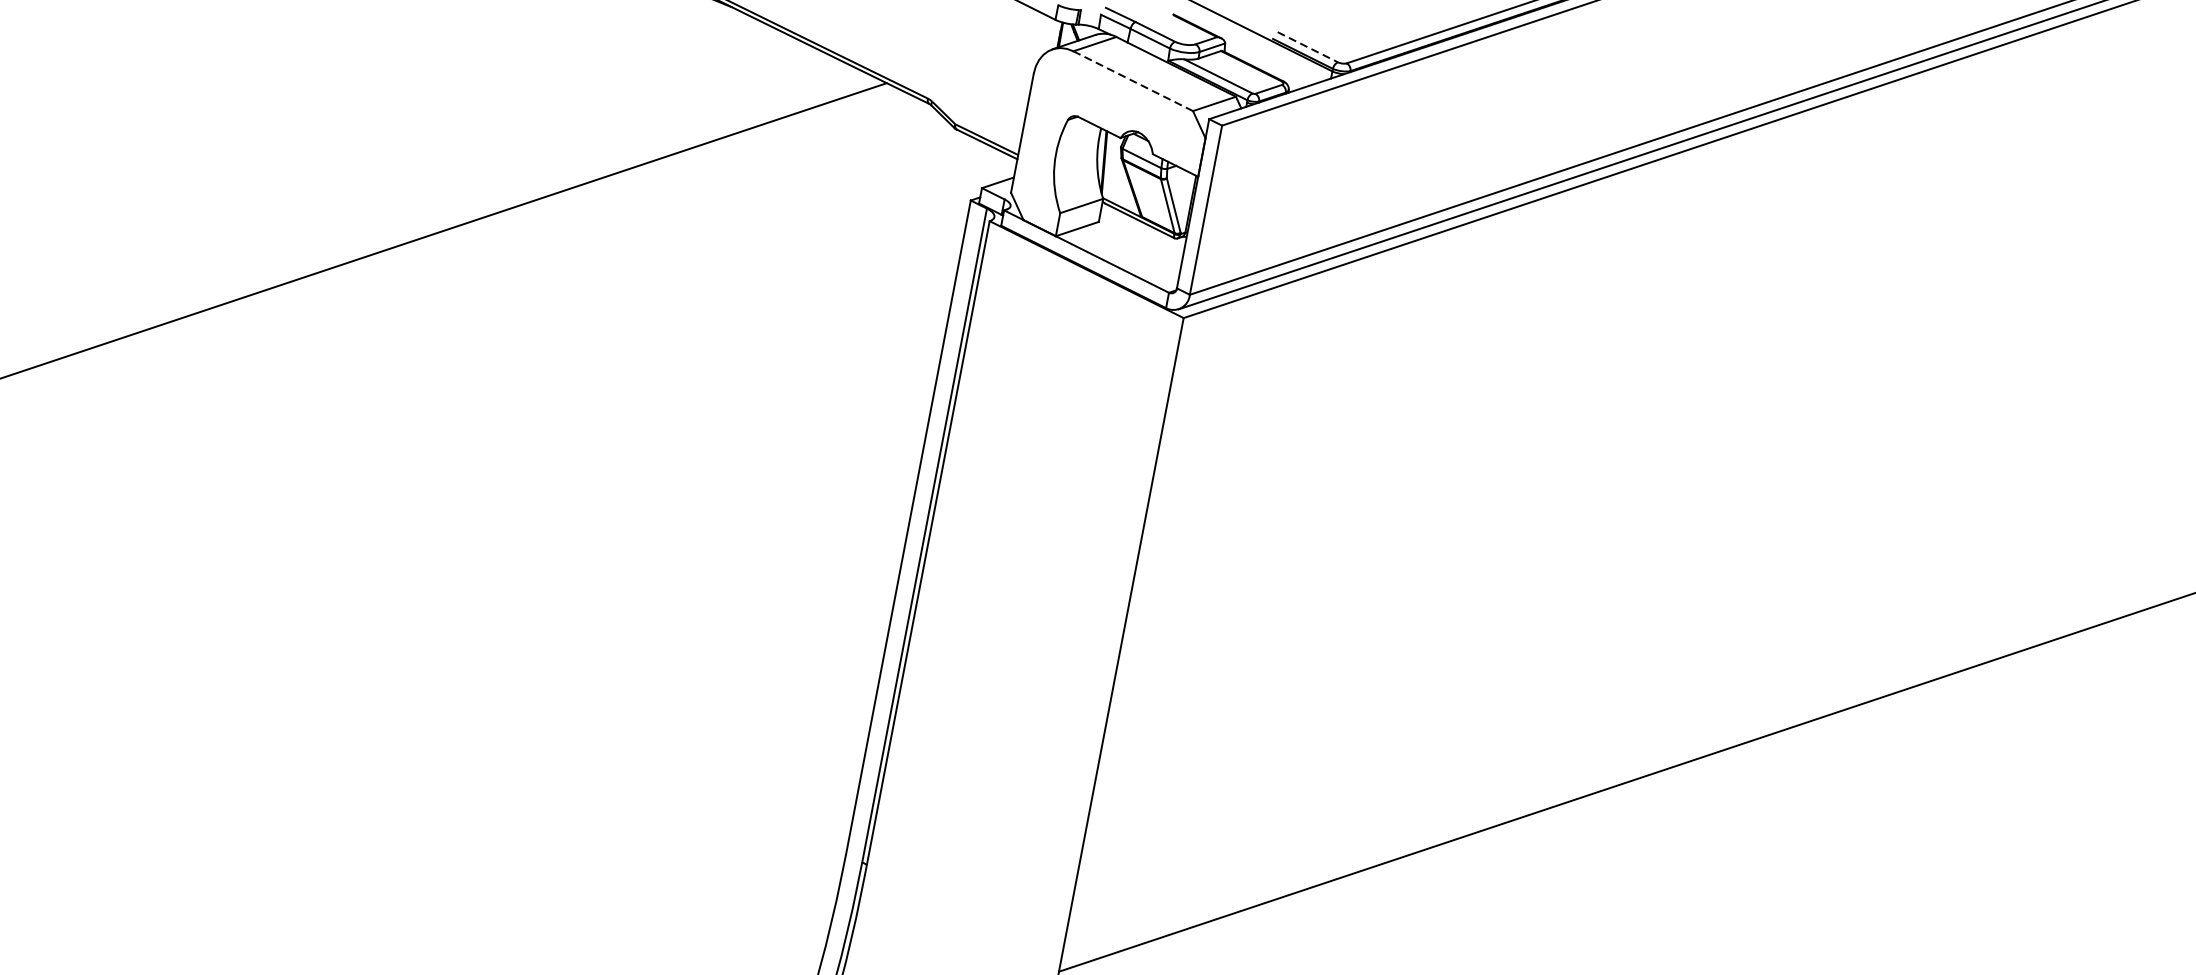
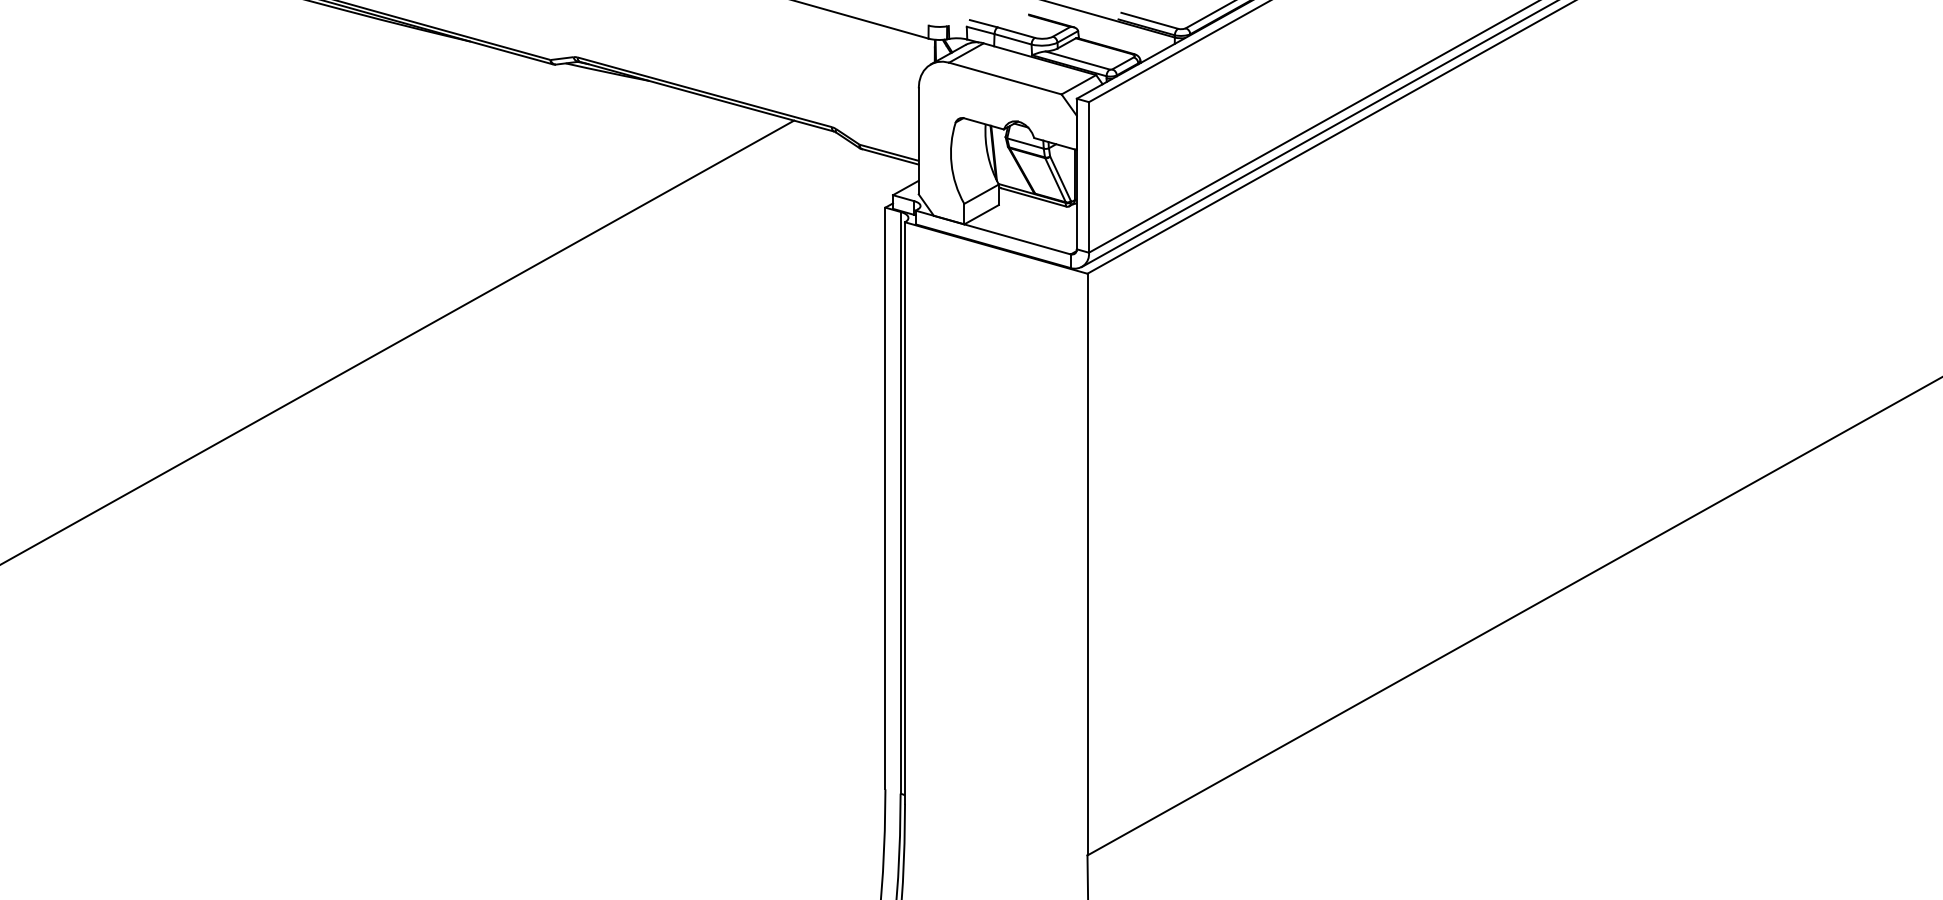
line: (1308, 47) -> (1150, 20), dashed -> solid
line: (1132, 80) -> (1004, 78), dashed -> solid

